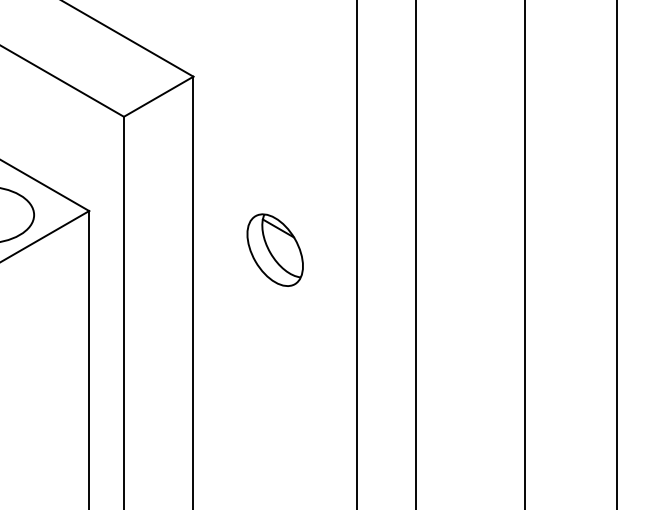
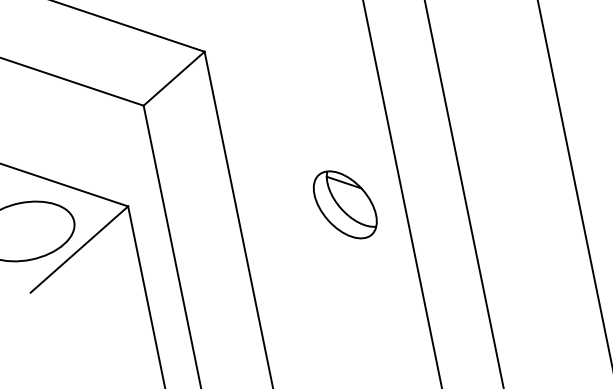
part: (274, 249) -> (344, 204), moved

